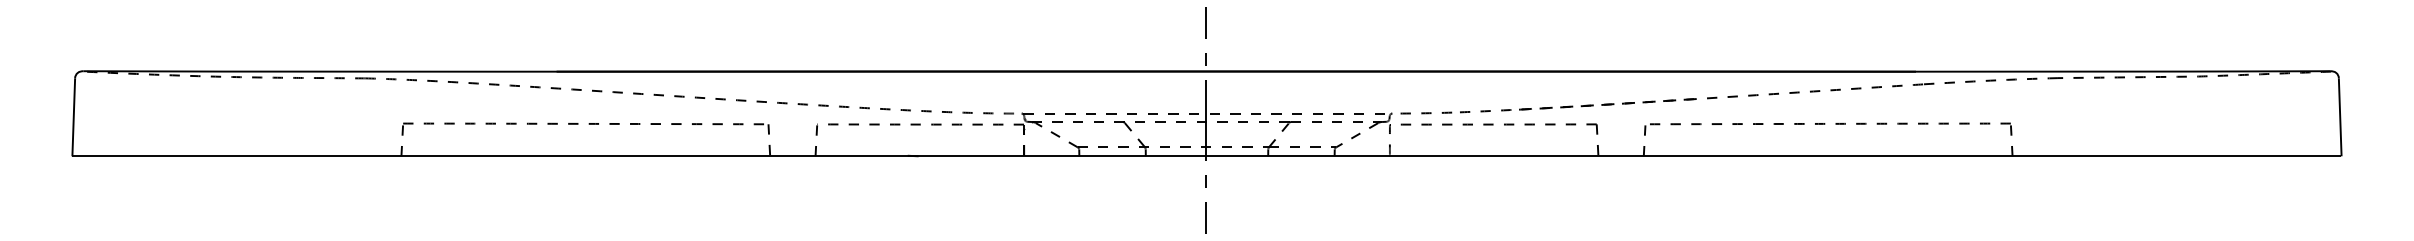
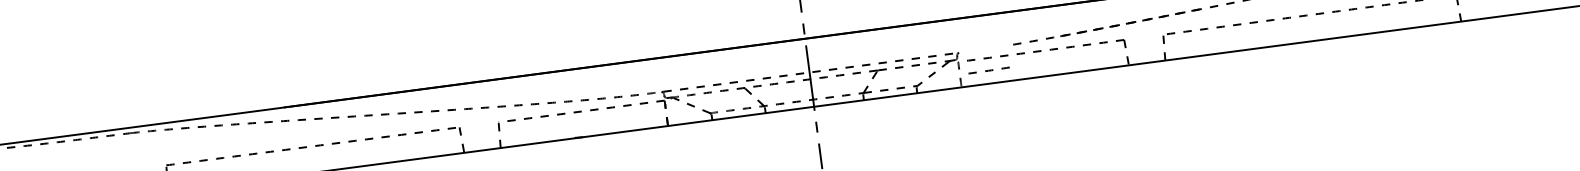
part: (1426, 112) -> (989, 70), moved

